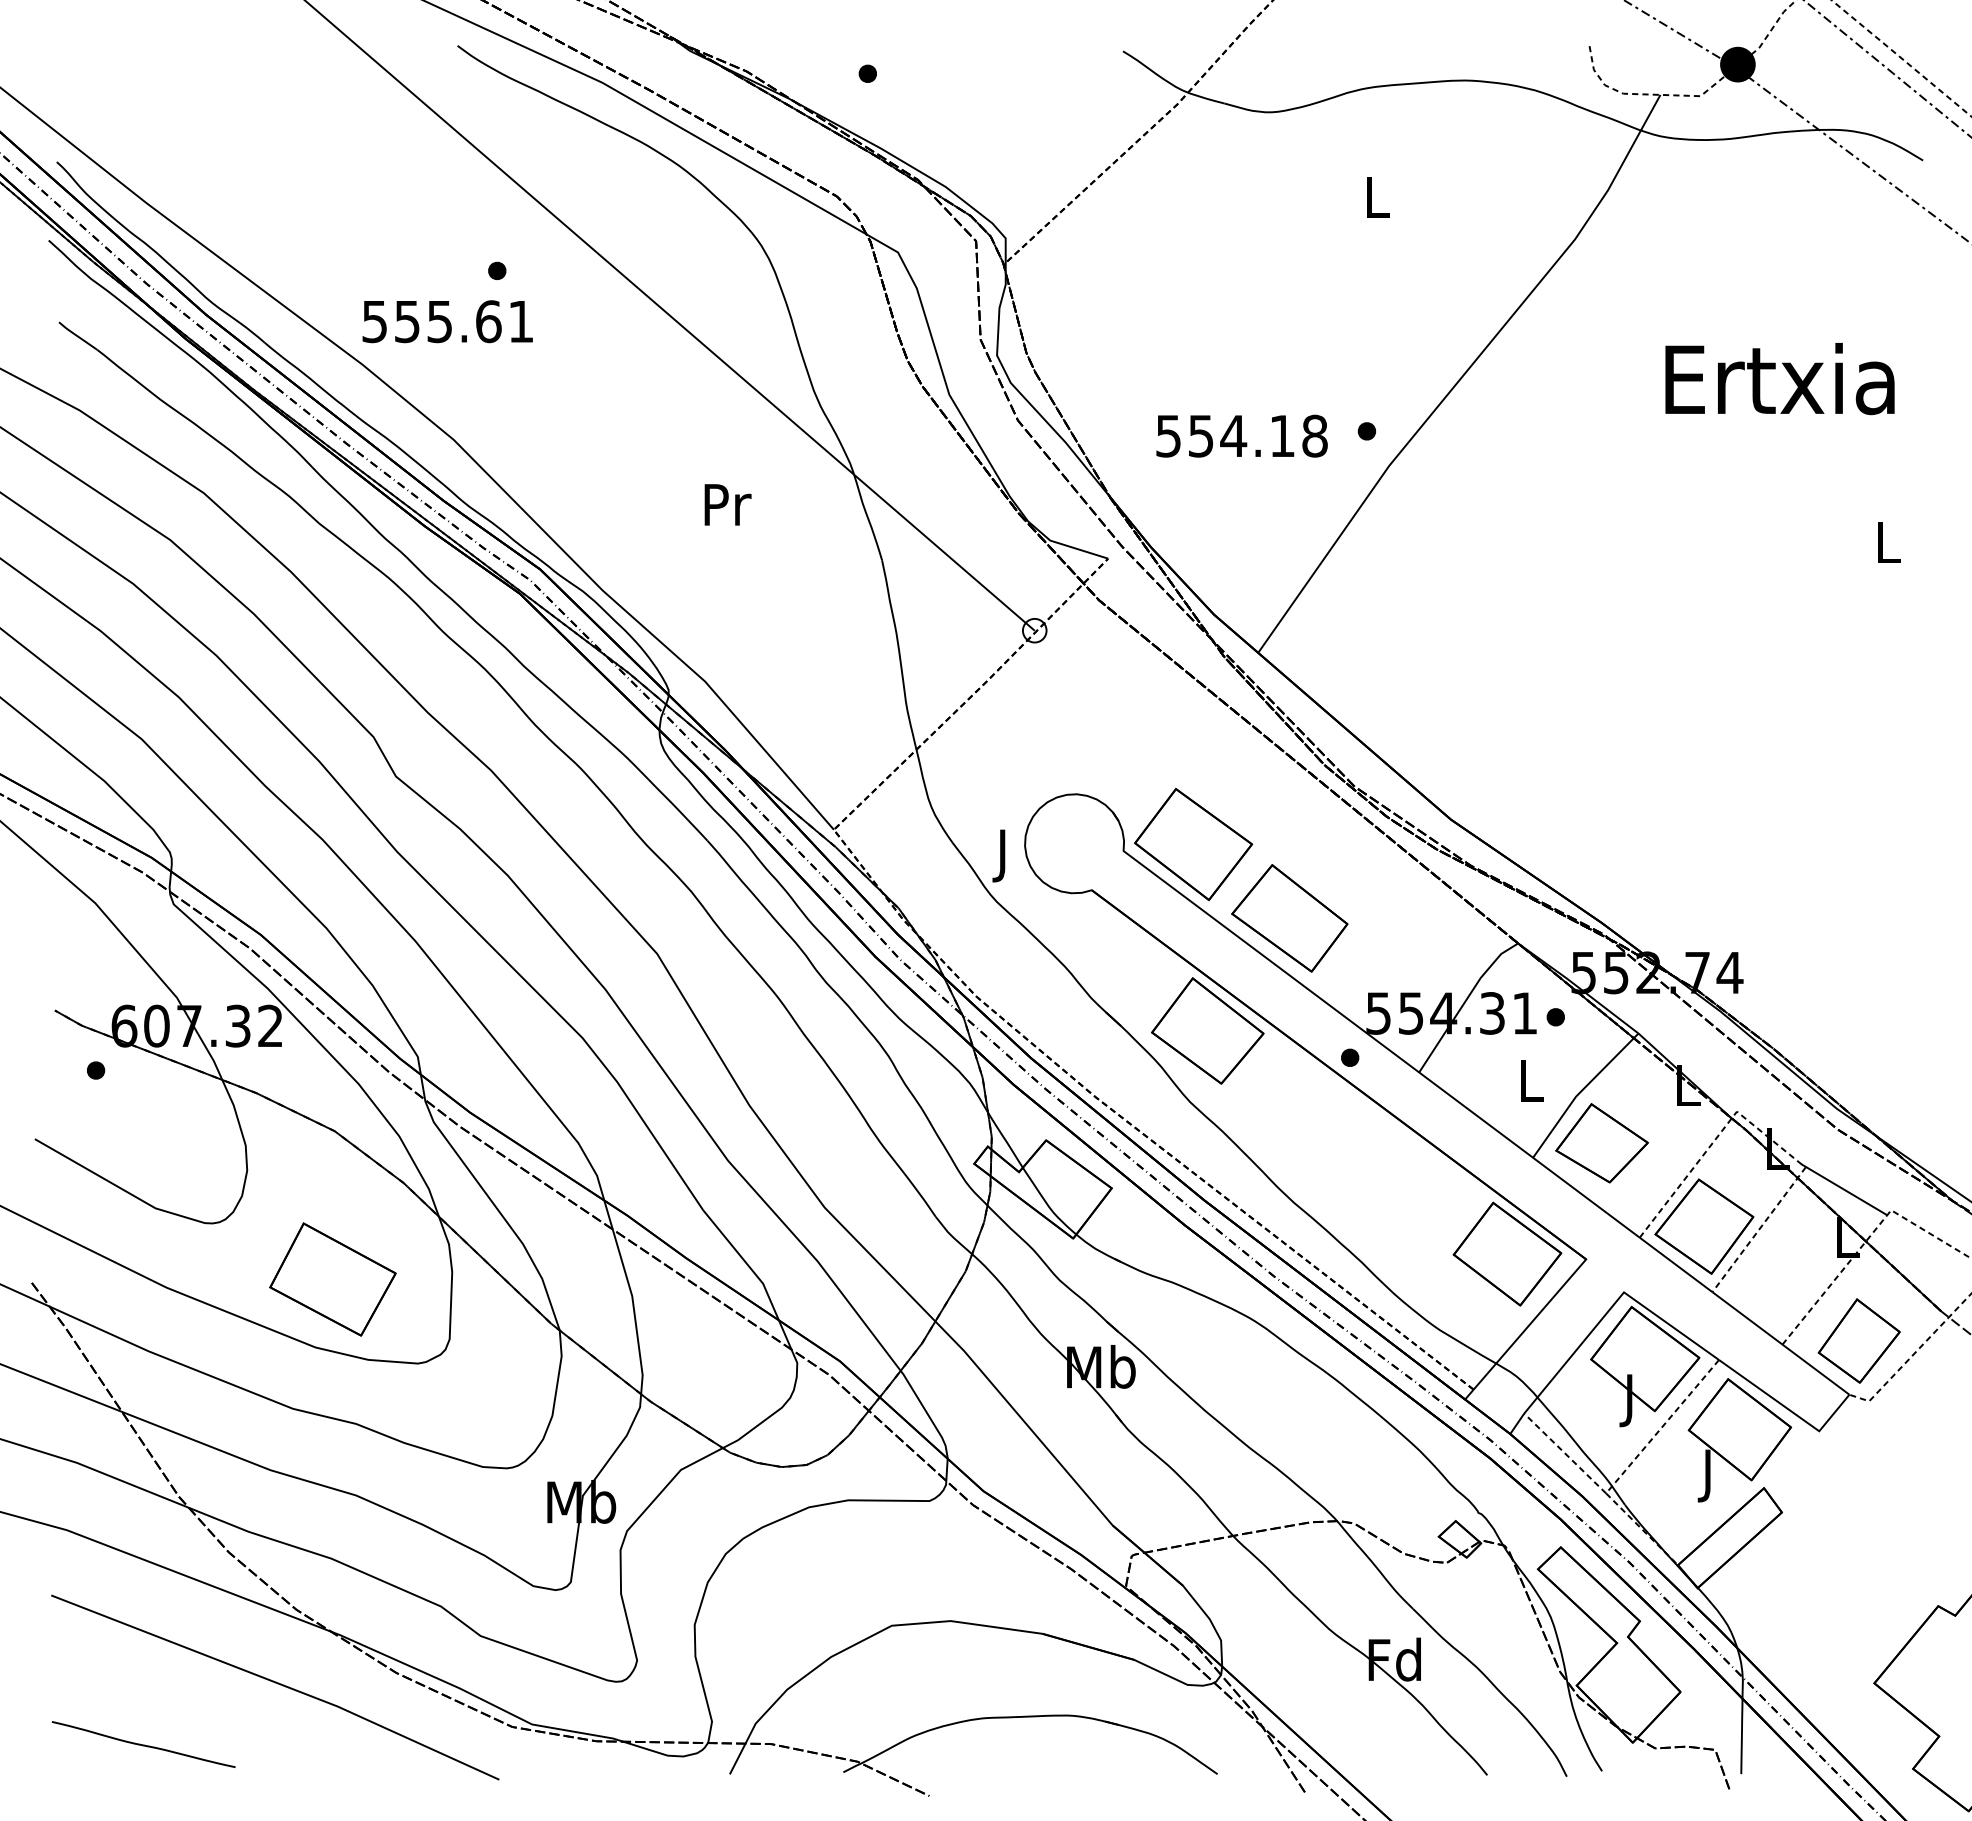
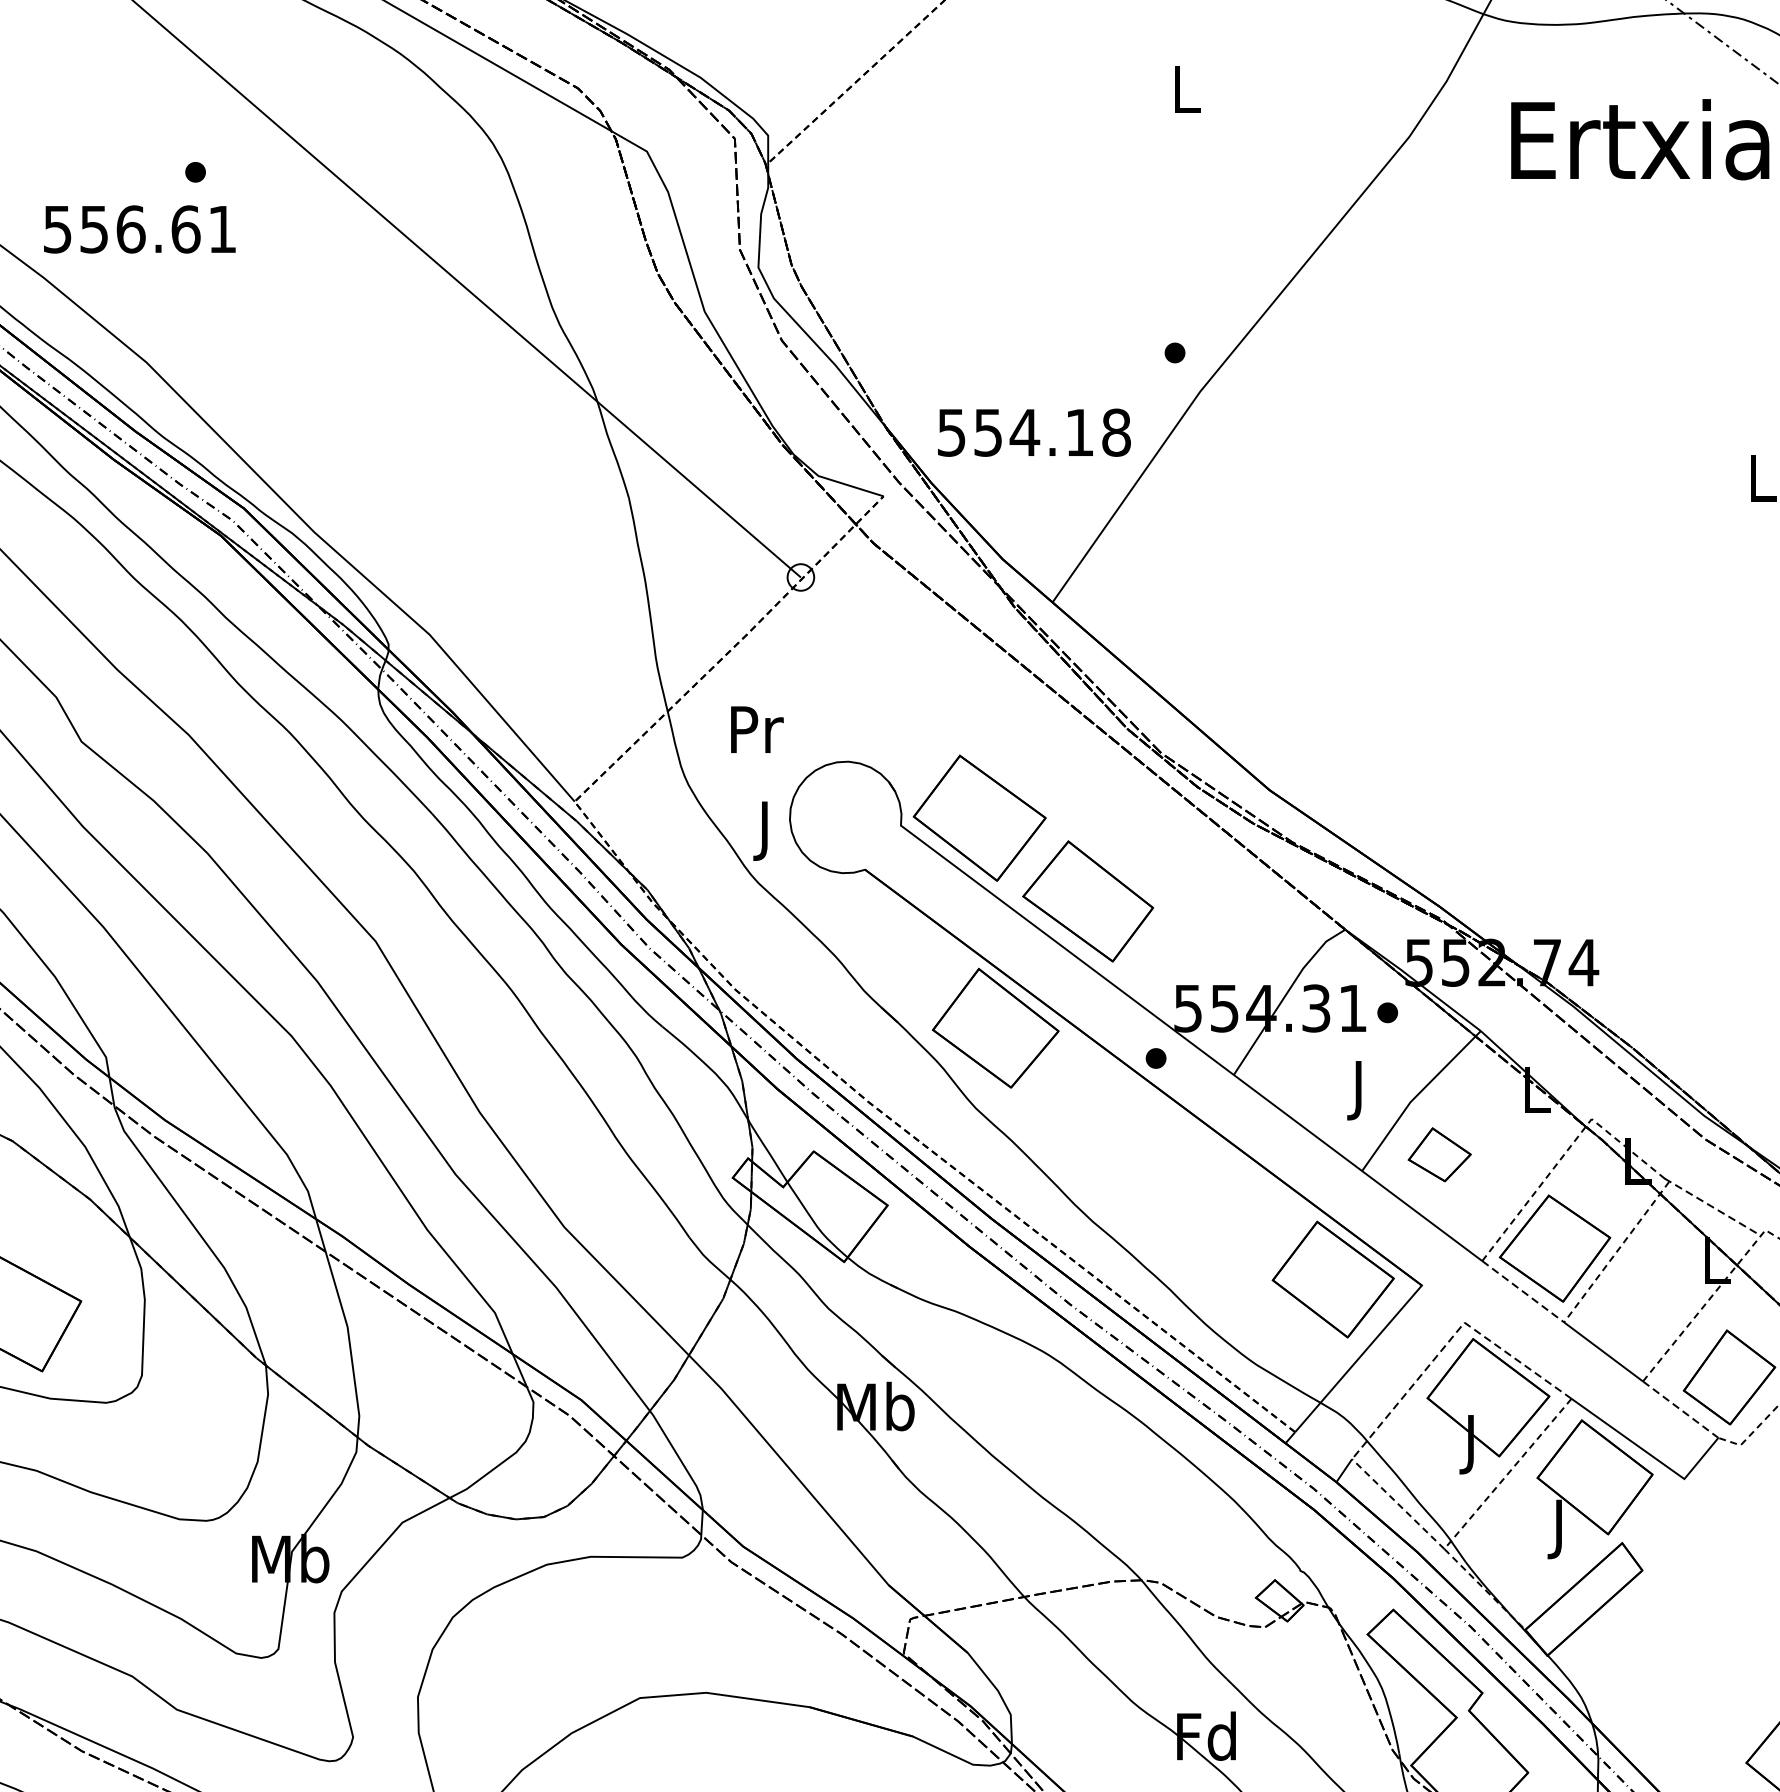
text: (439, 321) -> (130, 229), 555.61 -> 556.61
text: (1779, 379) -> (1639, 140), moved
text: (1241, 435) -> (1033, 431), moved
text: (727, 504) -> (756, 729), moved
text: (1531, 1086) -> (1360, 1090), L -> J
part: (1601, 1143) -> (1439, 1154), size x0.6
line: (1844, 1189) -> (1712, 1206), solid -> dashed
line: (1676, 1265) -> (1523, 1292), solid -> dashed
line: (1611, 1307) -> (1450, 1339), solid -> dashed
line: (1815, 1369) -> (1680, 1409), solid -> dashed

